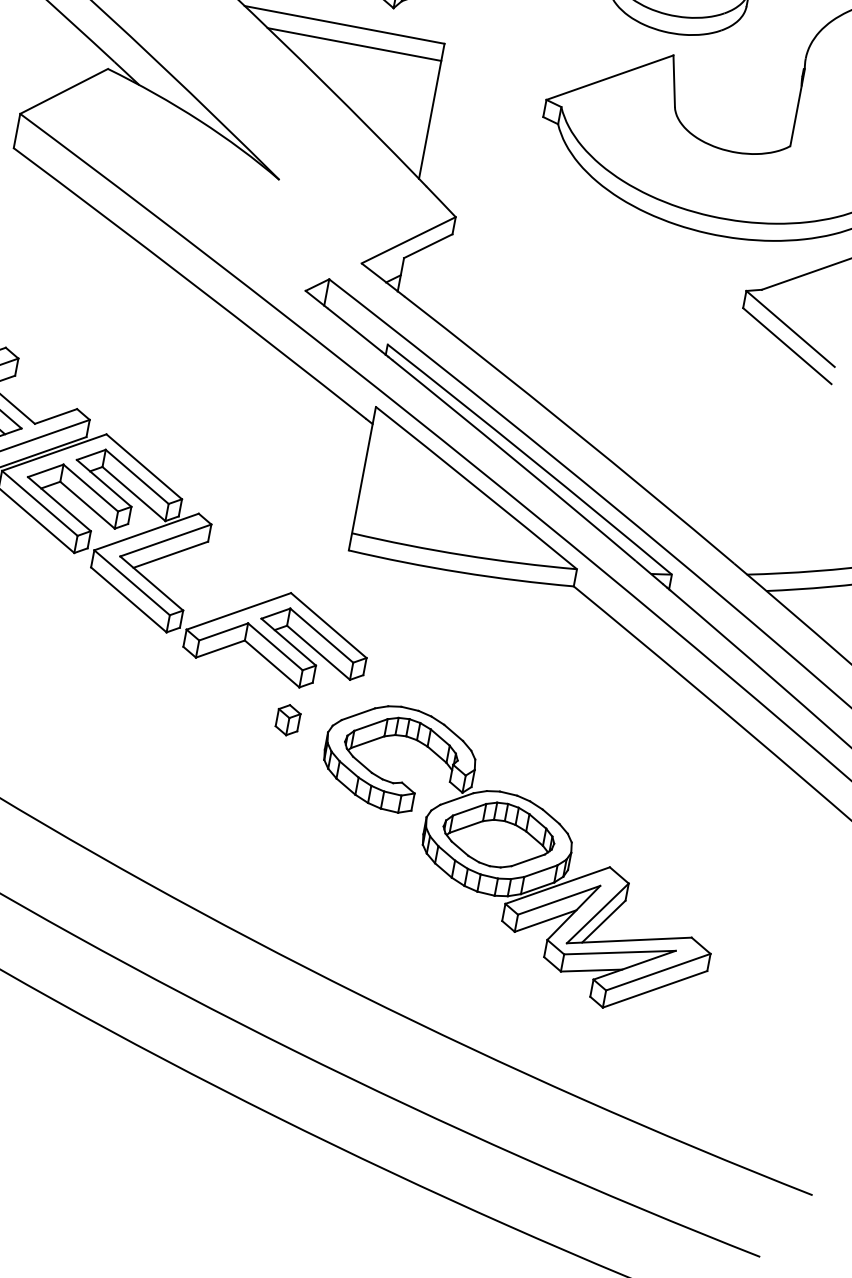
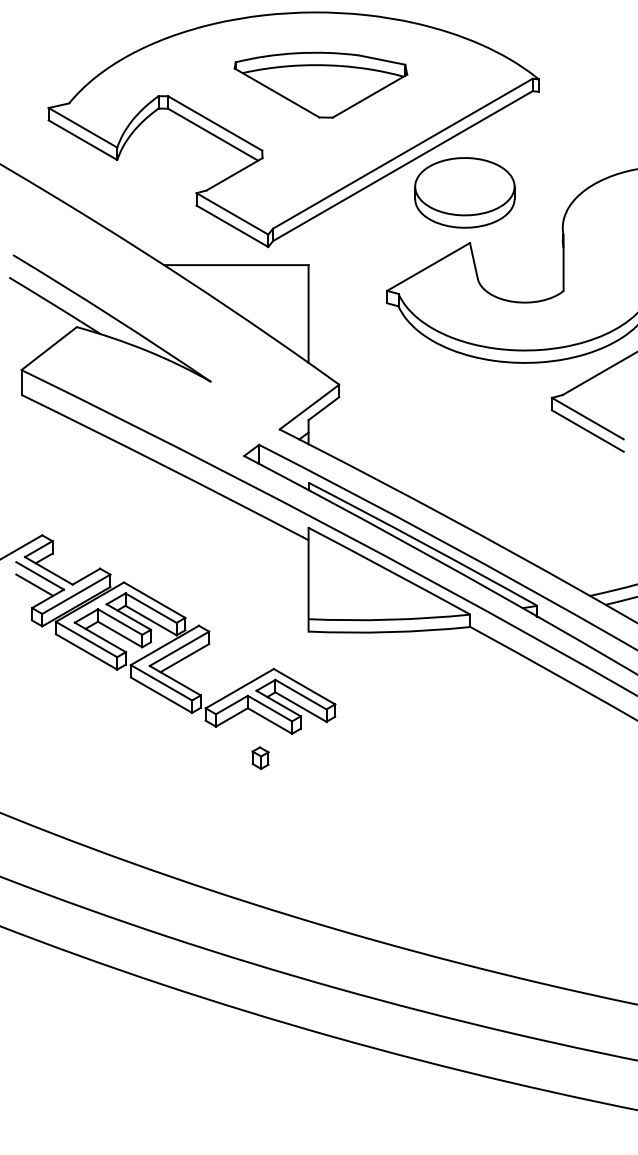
line: (354, 44) -> (245, 277), removed
part: (288, 719) -> (260, 757), moved
part: (516, 859) -> (466, 825), removed

